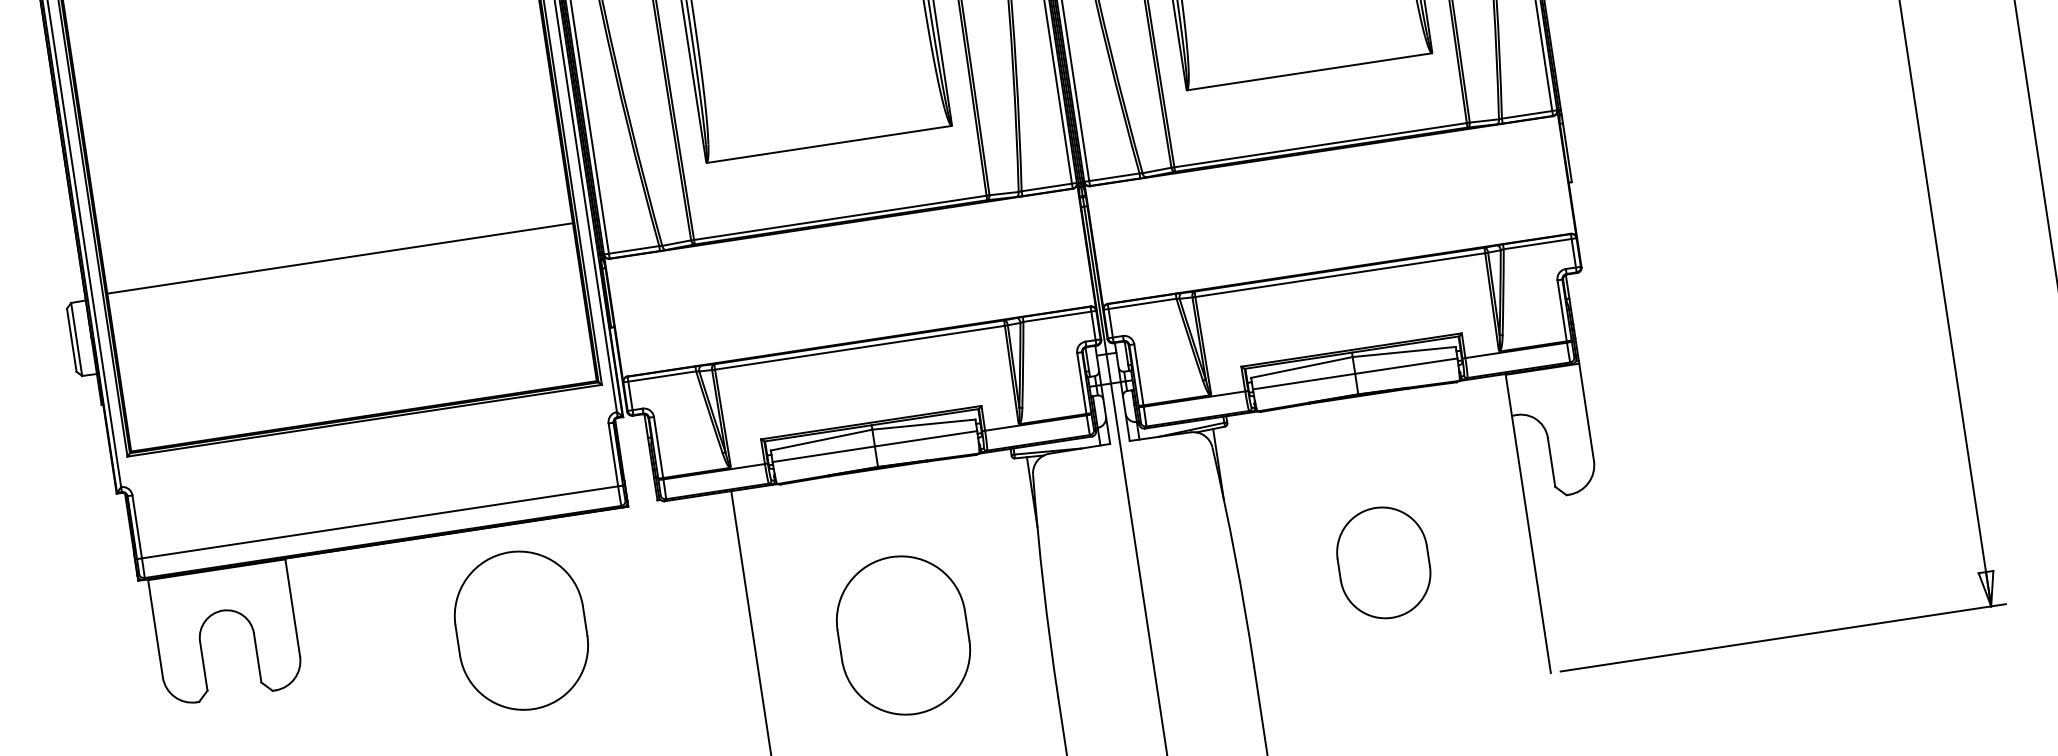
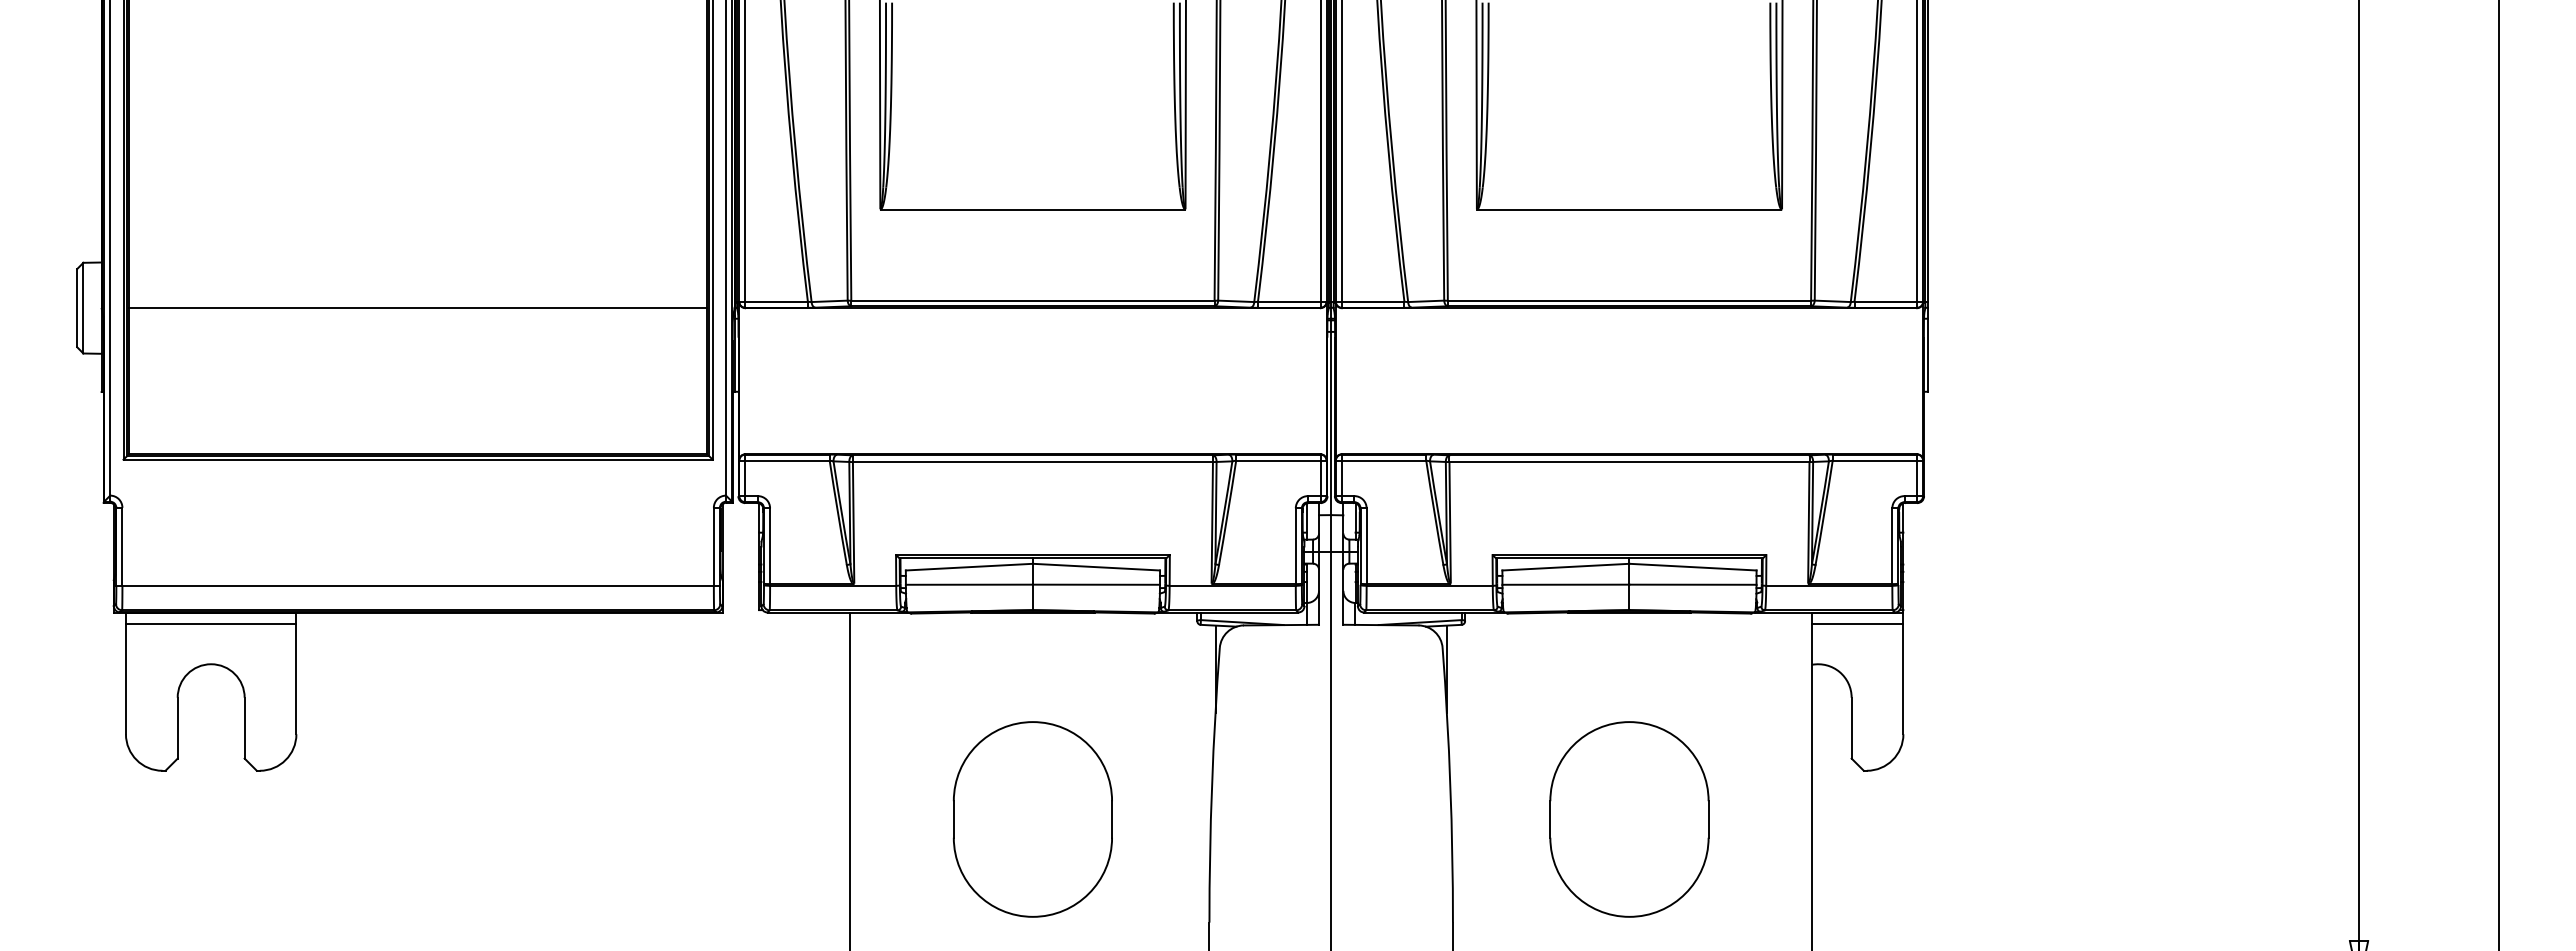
line: (340, 258) -> (418, 308), moved
line: (1543, 378) -> (1857, 624), added
part: (1383, 562) -> (1629, 819), size x1.43
line: (217, 578) -> (210, 624), added
part: (521, 630) -> (569, 743), removed

